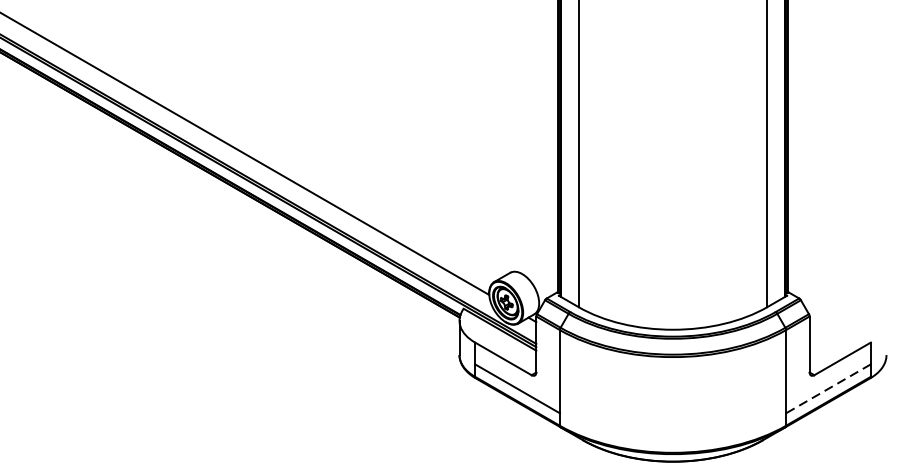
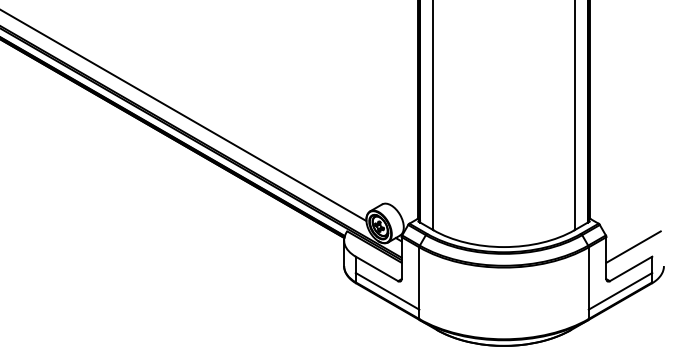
line: (845, 328) -> (633, 246), added
line: (828, 389) -> (620, 291), dashed -> solid

